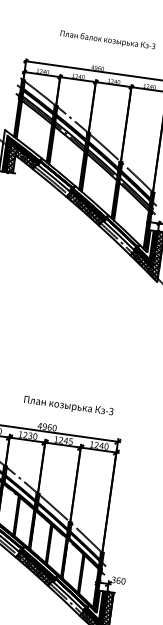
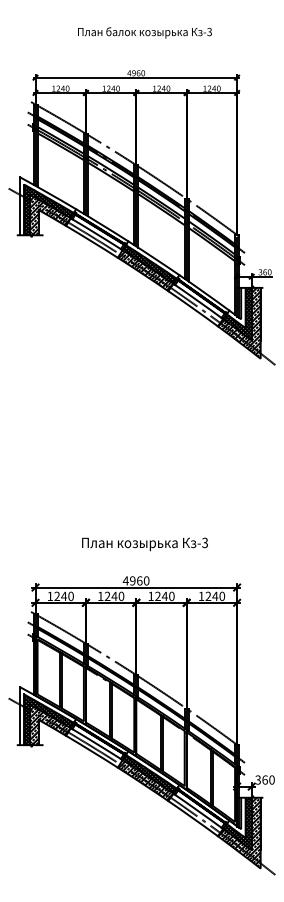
text: (68, 406) -> (144, 544), moved
text: (30, 435) -> (114, 596), 1230 -> 1240
text: (70, 440) -> (171, 595), 1245 -> 1240

